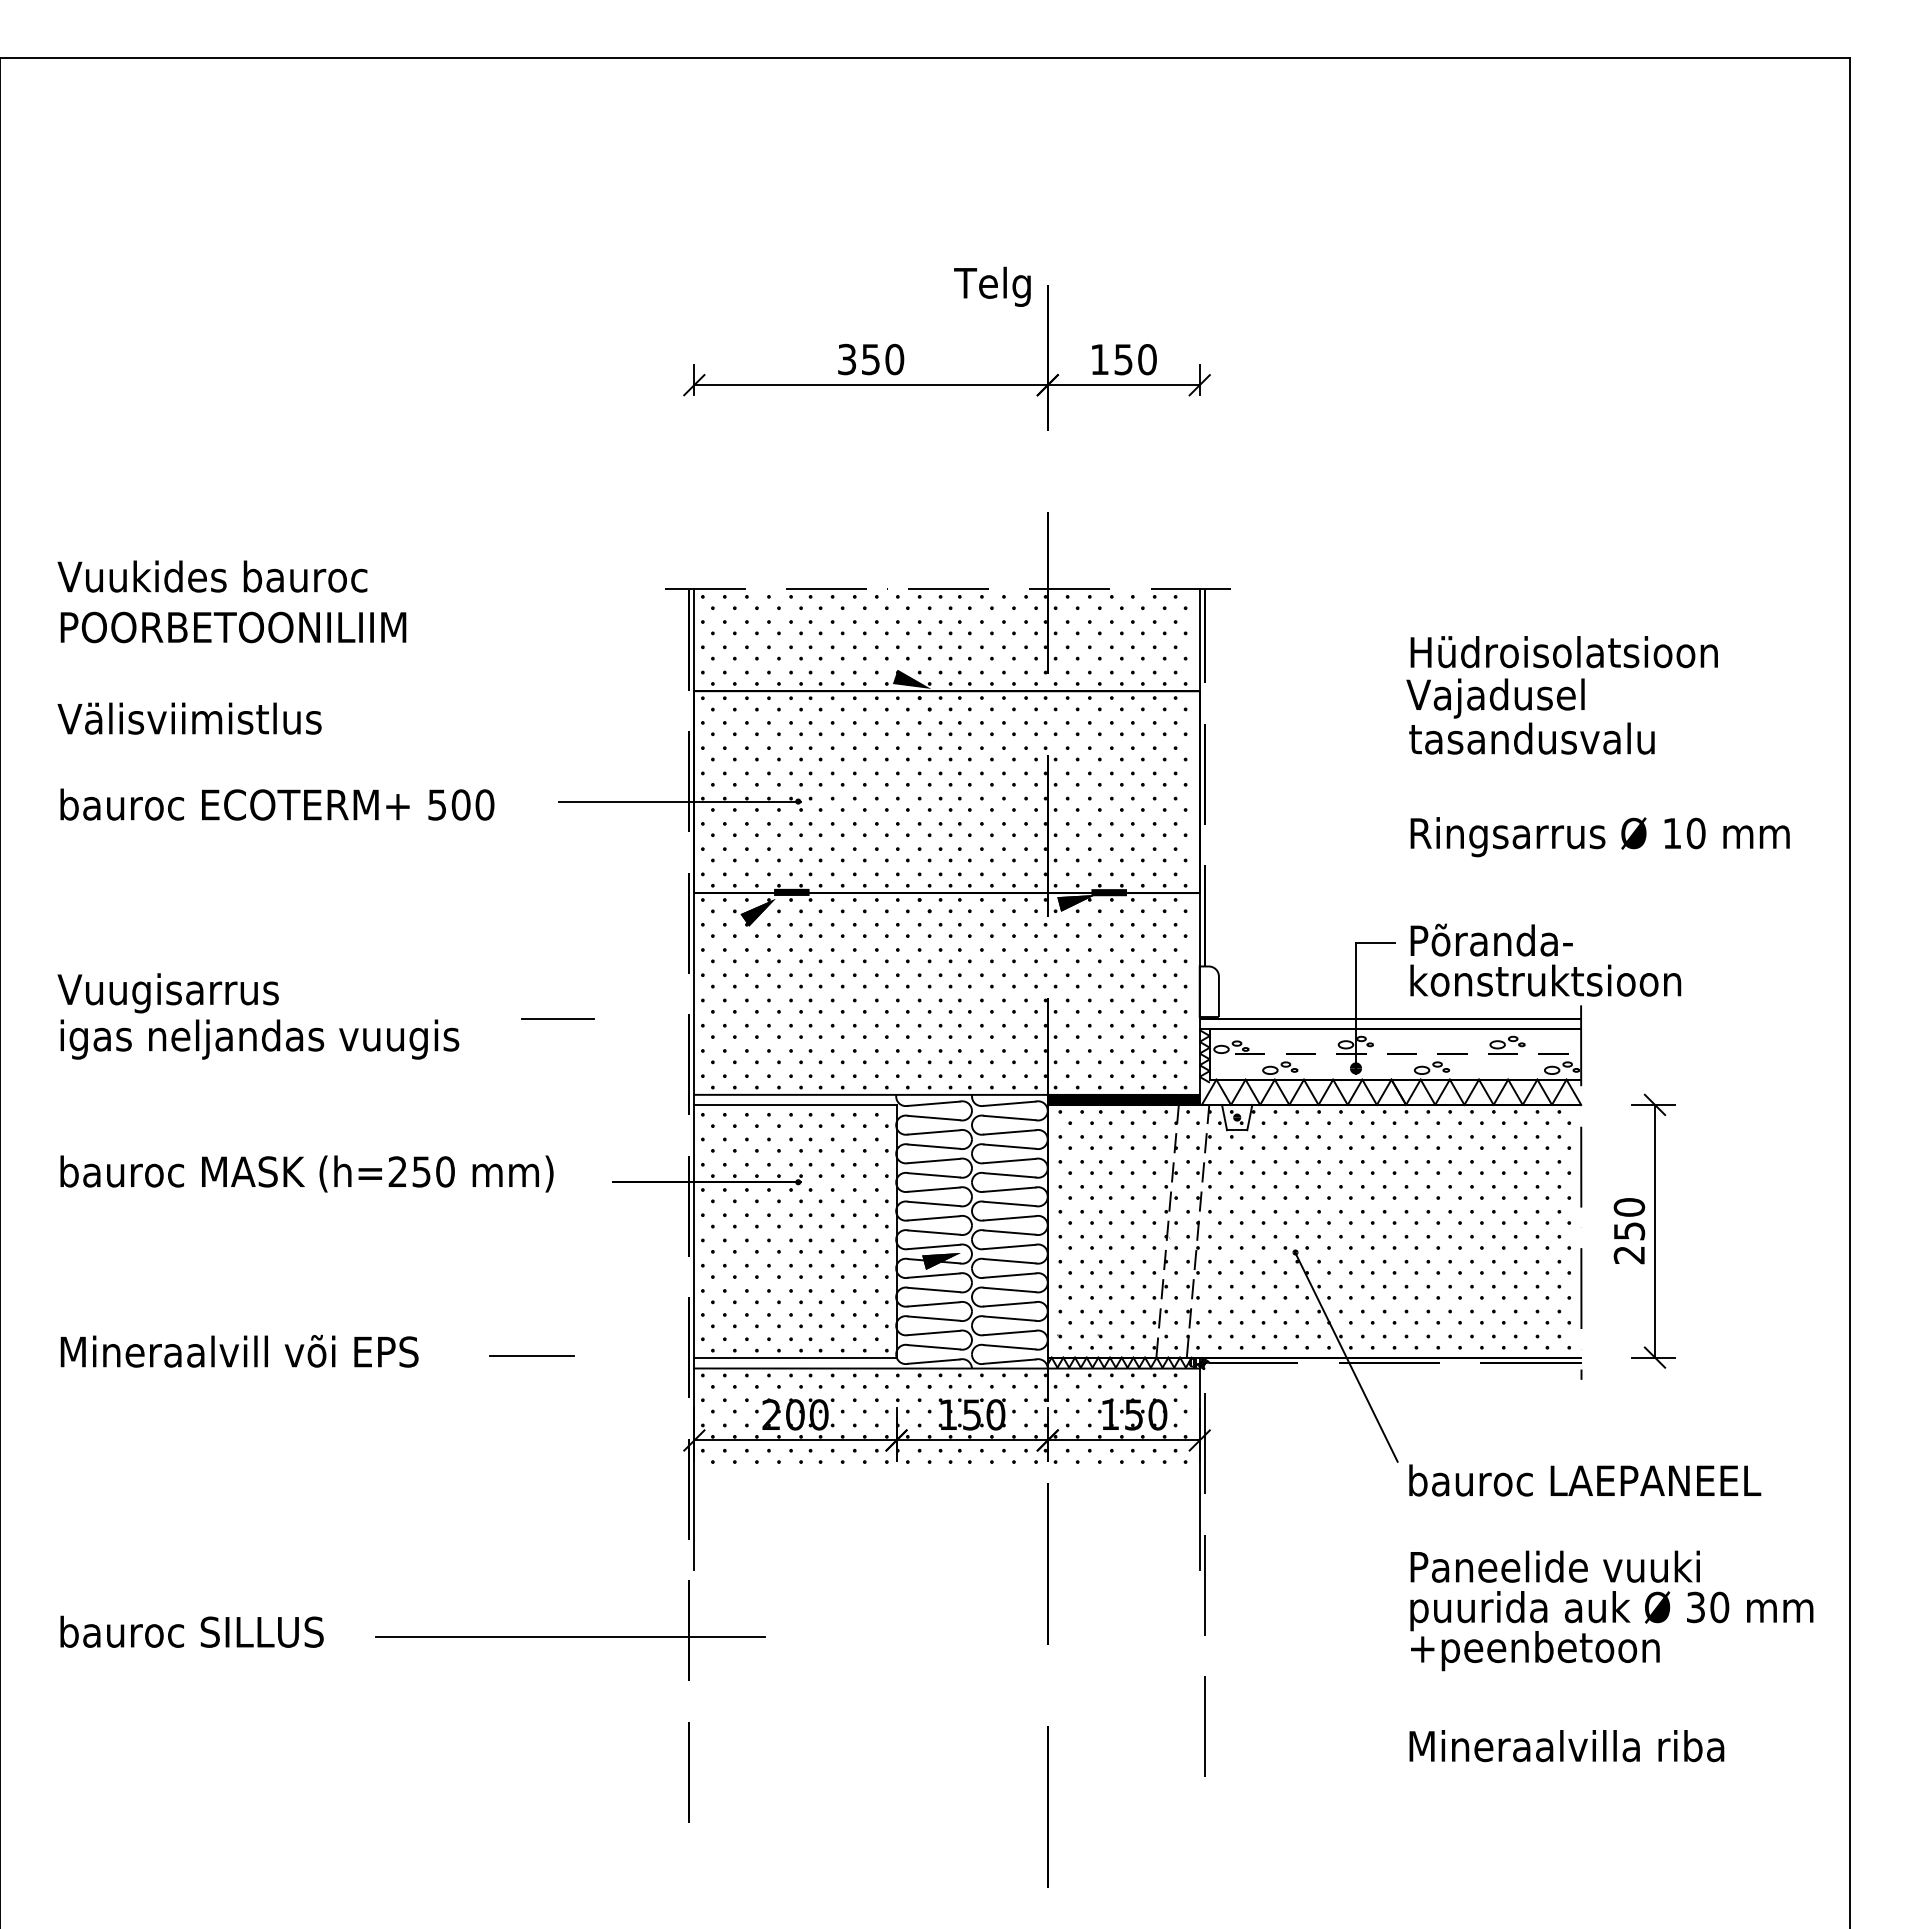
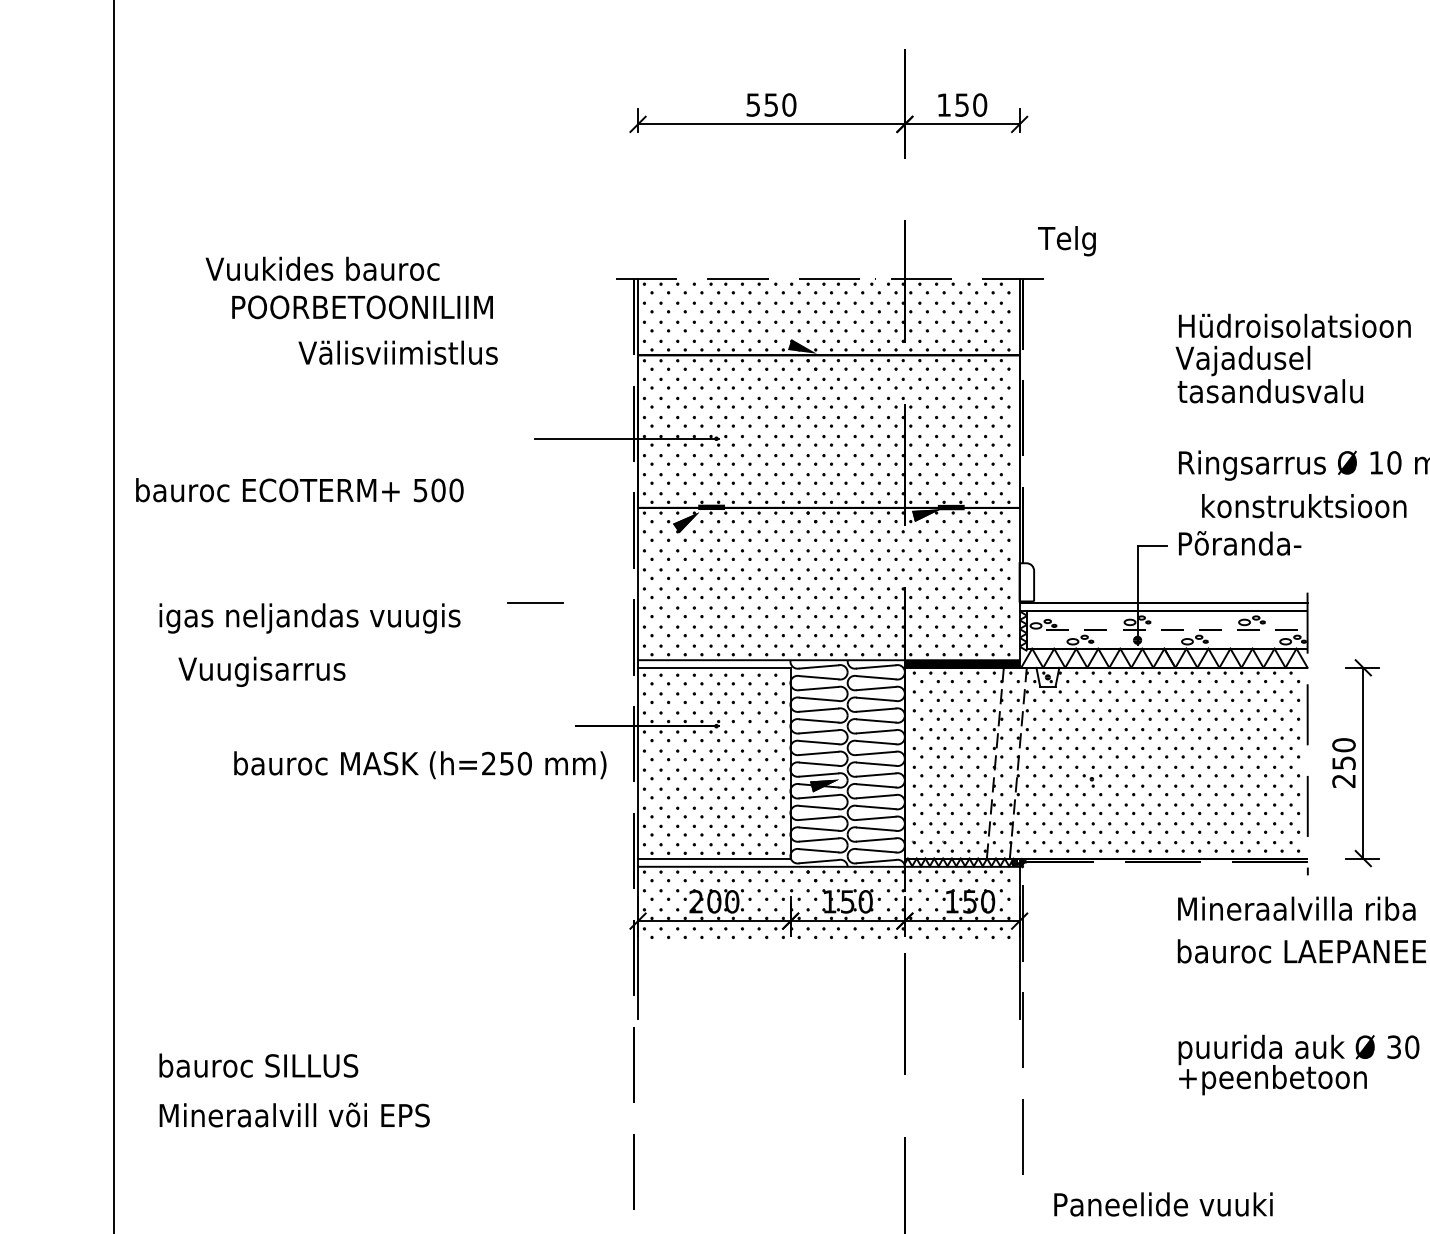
text: (992, 286) -> (1066, 240), moved
text: (847, 358) -> (753, 104), 350 -> 550
text: (212, 576) -> (322, 268), moved
text: (233, 627) -> (362, 307), moved
text: (189, 718) -> (398, 352), moved
text: (277, 804) -> (299, 490), moved
text: (1545, 980) -> (1304, 505), moved
text: (167, 993) -> (261, 672), moved
text: (306, 1173) -> (419, 764), moved
text: (239, 1351) -> (294, 1115), moved
line: (531, 1355) -> (515, 856), removed
line: (1346, 1356) -> (1130, 857), removed
text: (1554, 1566) -> (1162, 1204), moved
line: (570, 1636) -> (544, 1069), removed
text: (1566, 1746) -> (1296, 909), moved

